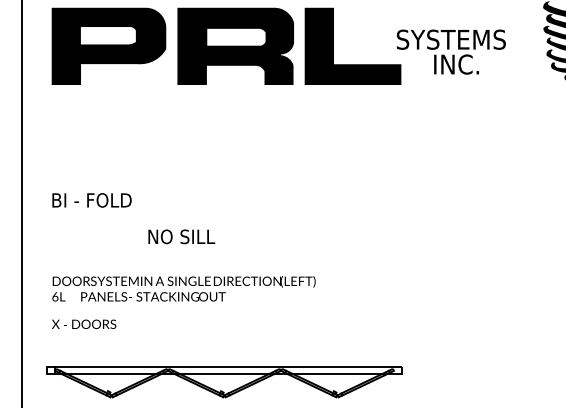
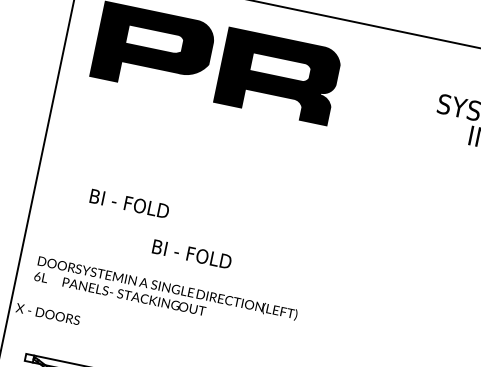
fill: (352, 46) -> (393, 100), removed
text: (91, 200) -> (129, 203), moved
text: (188, 236) -> (192, 254), NO SILL -> BI - FOLD
text: (183, 288) -> (165, 294), moved
text: (84, 323) -> (48, 313), moved

